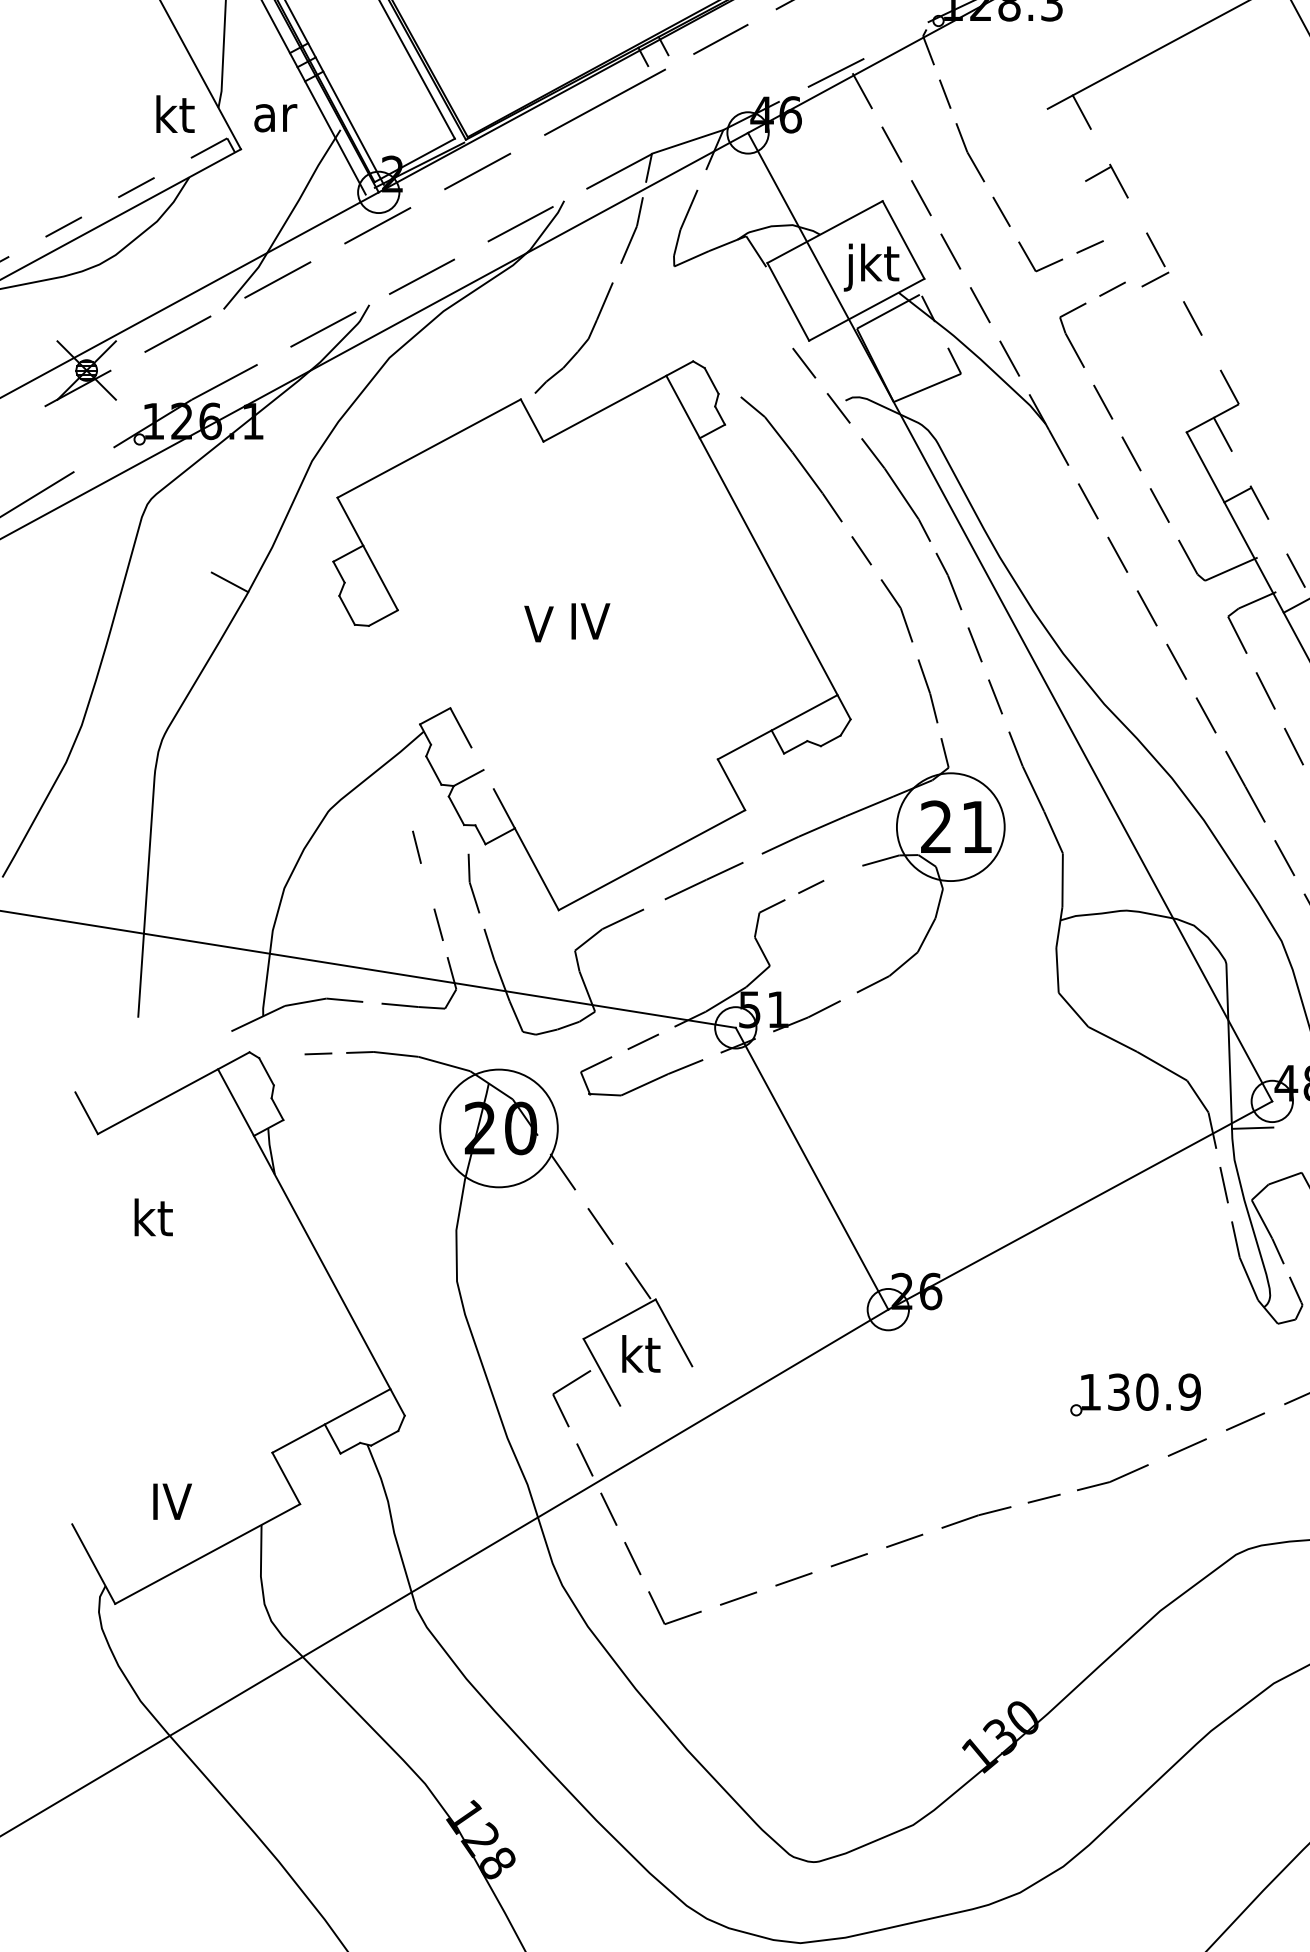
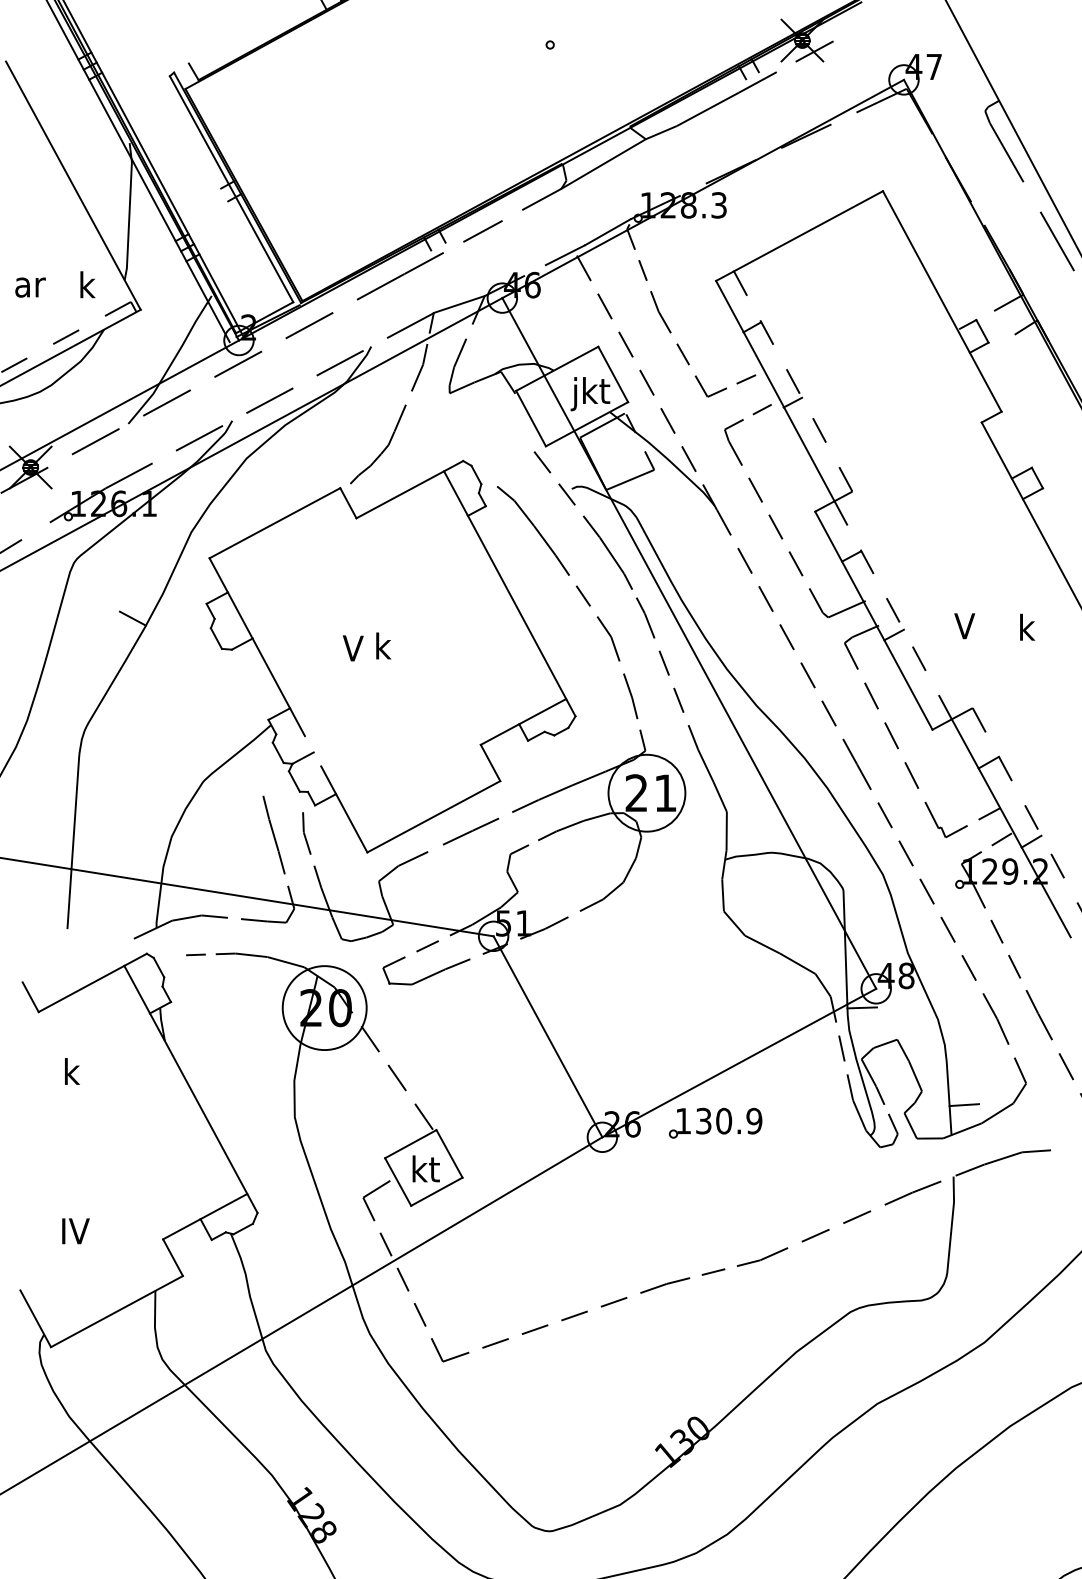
line: (895, 40) -> (607, 232), added
text: (185, 115) -> (101, 285), kt -> k
text: (275, 118) -> (30, 287), moved
line: (1131, 262) -> (775, 390), added
text: (589, 620) -> (389, 645), IV -> k
line: (424, 659) -> (271, 673), added
line: (842, 872) -> (569, 825), added
line: (427, 886) -> (273, 835), added
text: (164, 1218) -> (86, 1072), kt -> k
line: (655, 1385) -> (436, 1191), added
part: (1135, 1394) -> (715, 1122), moved
text: (171, 1502) -> (75, 1231), moved

